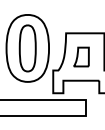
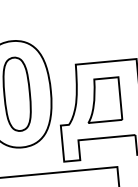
part: (81, 56) -> (103, 99), size x1.43

